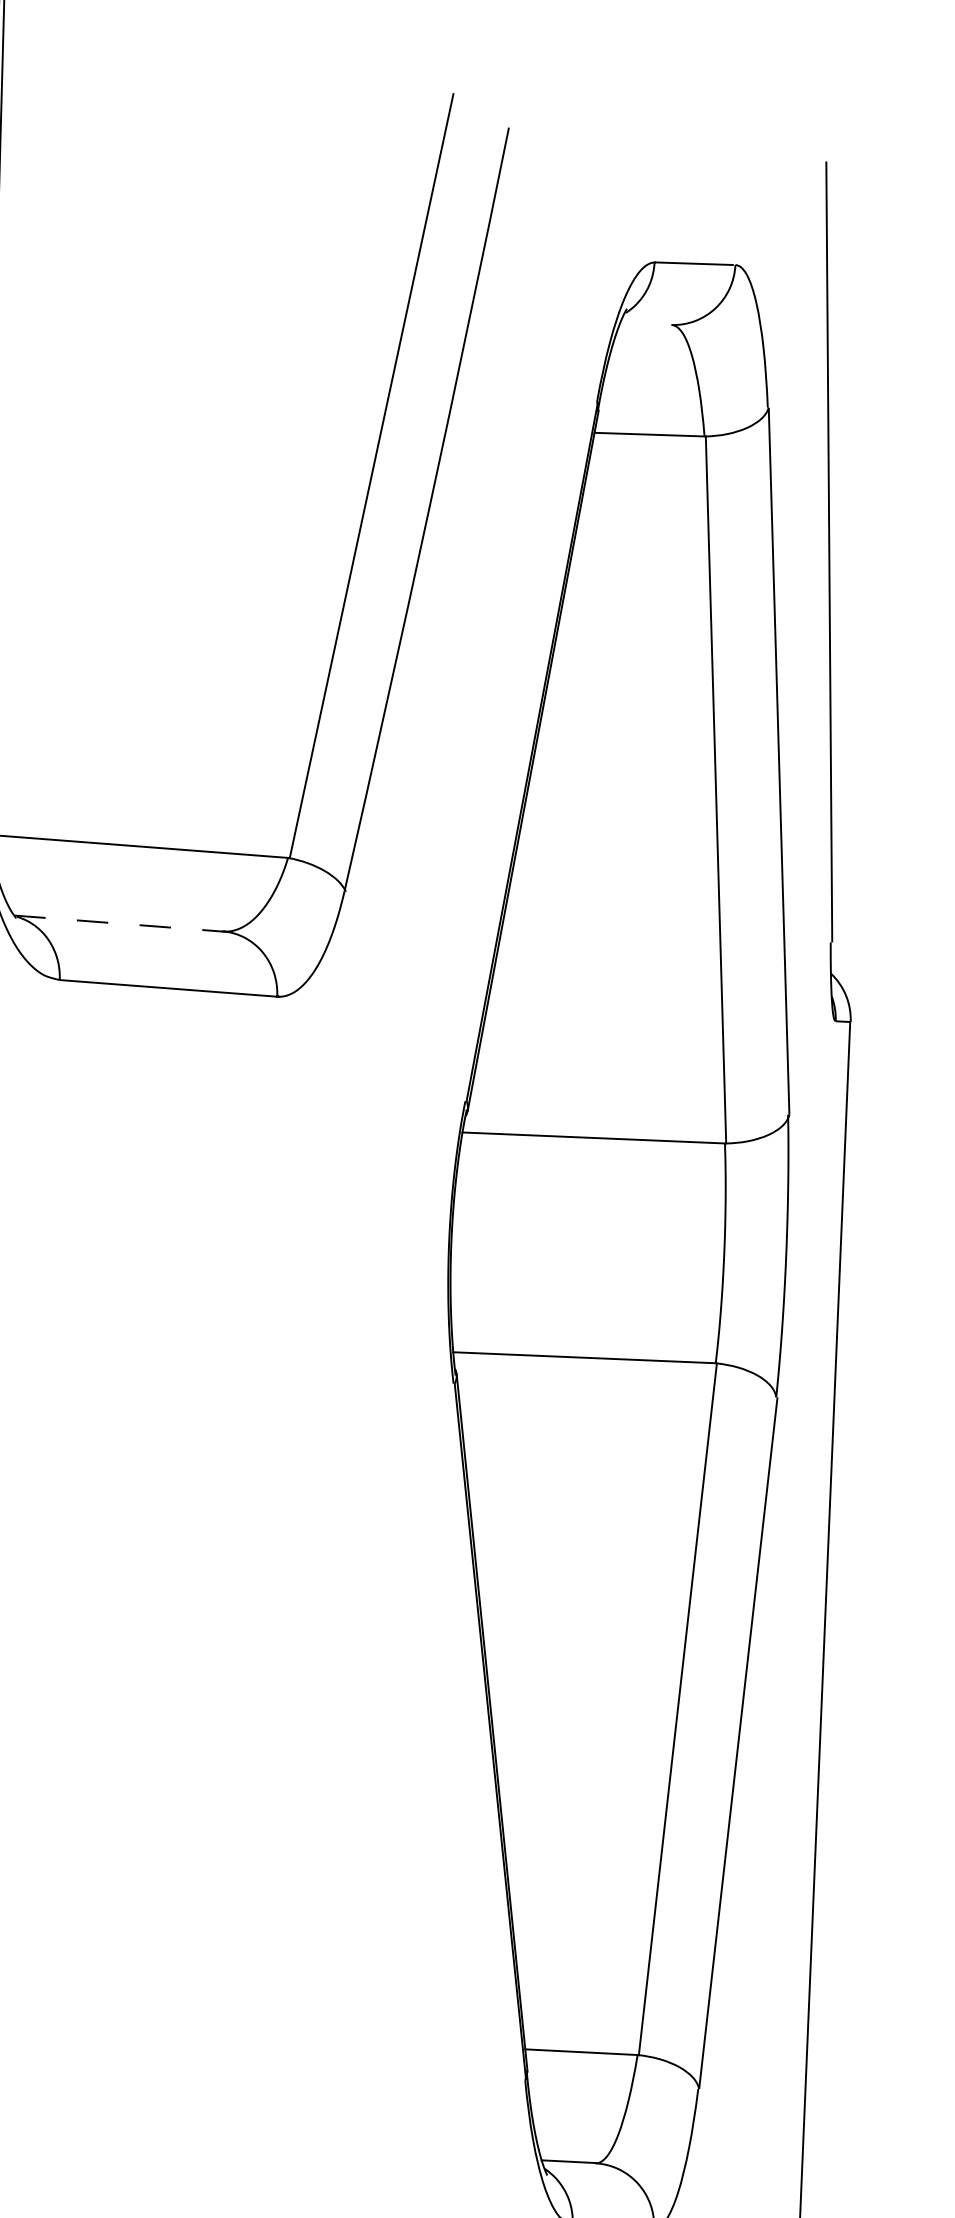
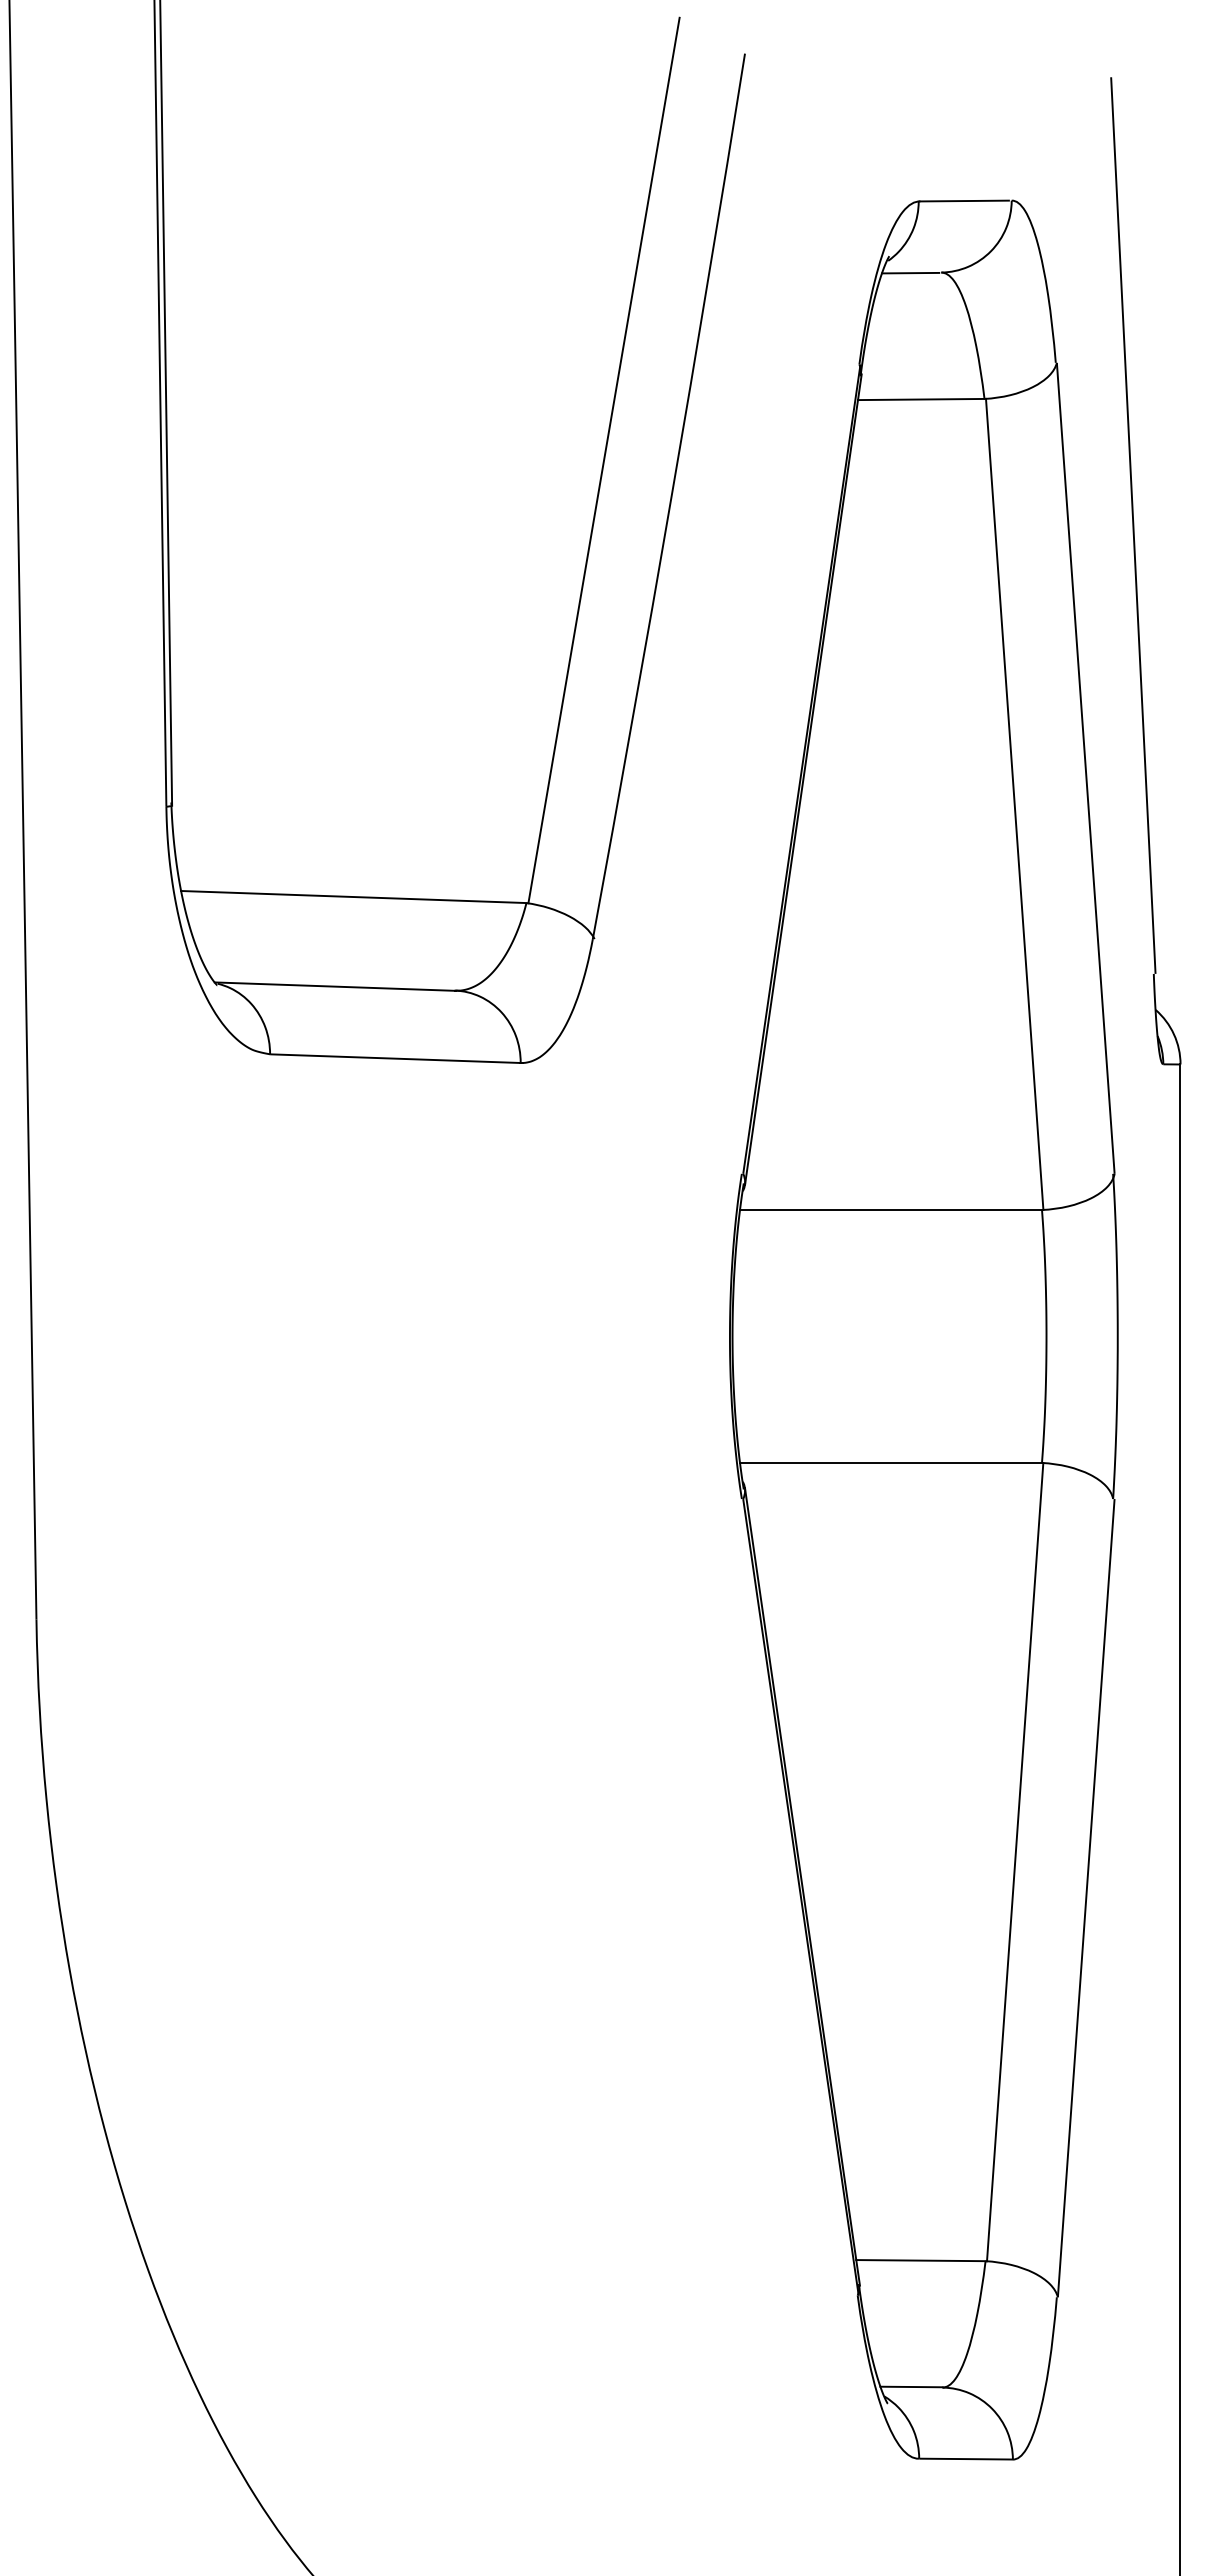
line: (644, 323) -> (910, 272), added
line: (119, 923) -> (335, 986), dashed -> solid

